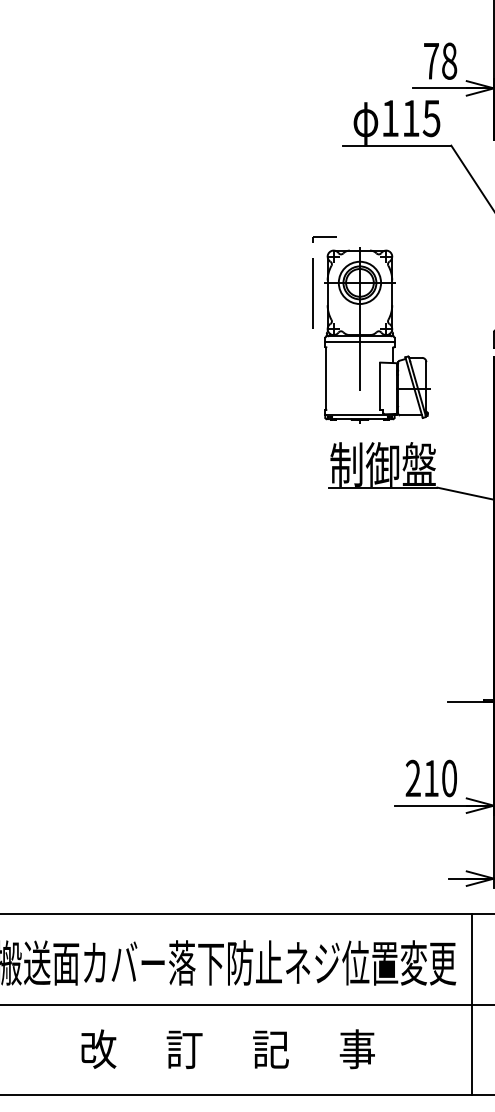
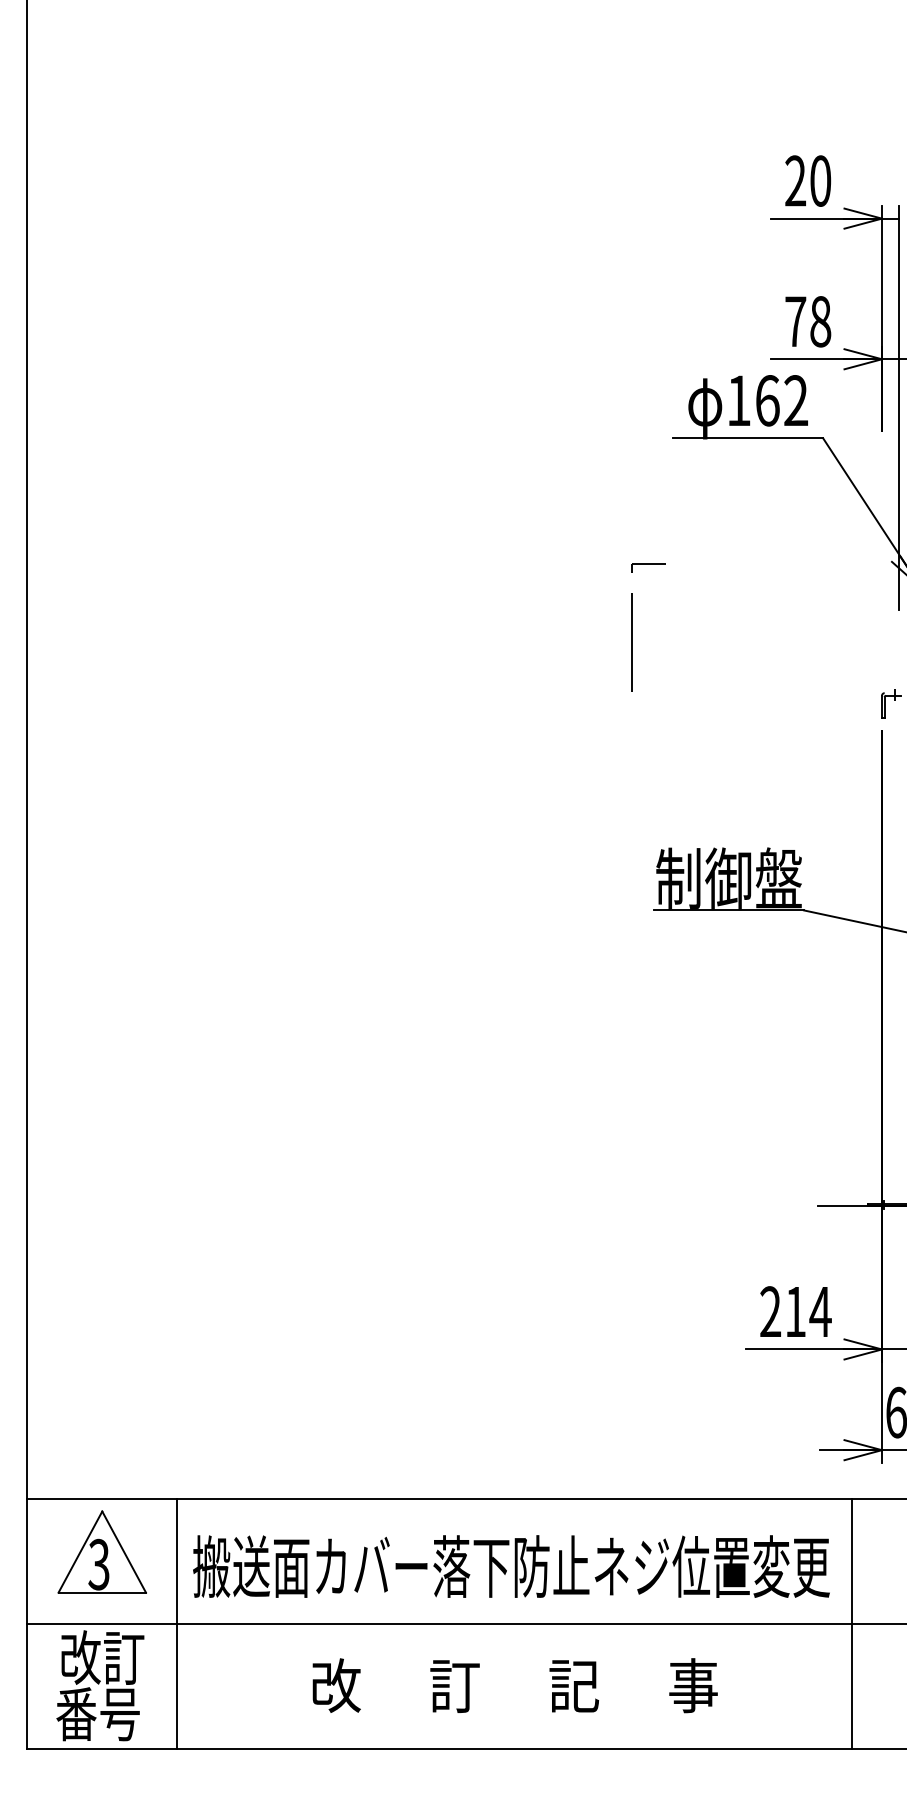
text: (421, 118) -> (782, 400), 115 -> 162
part: (376, 335) -> (720, 700), removed
text: (449, 778) -> (820, 1311), 210 -> 214

